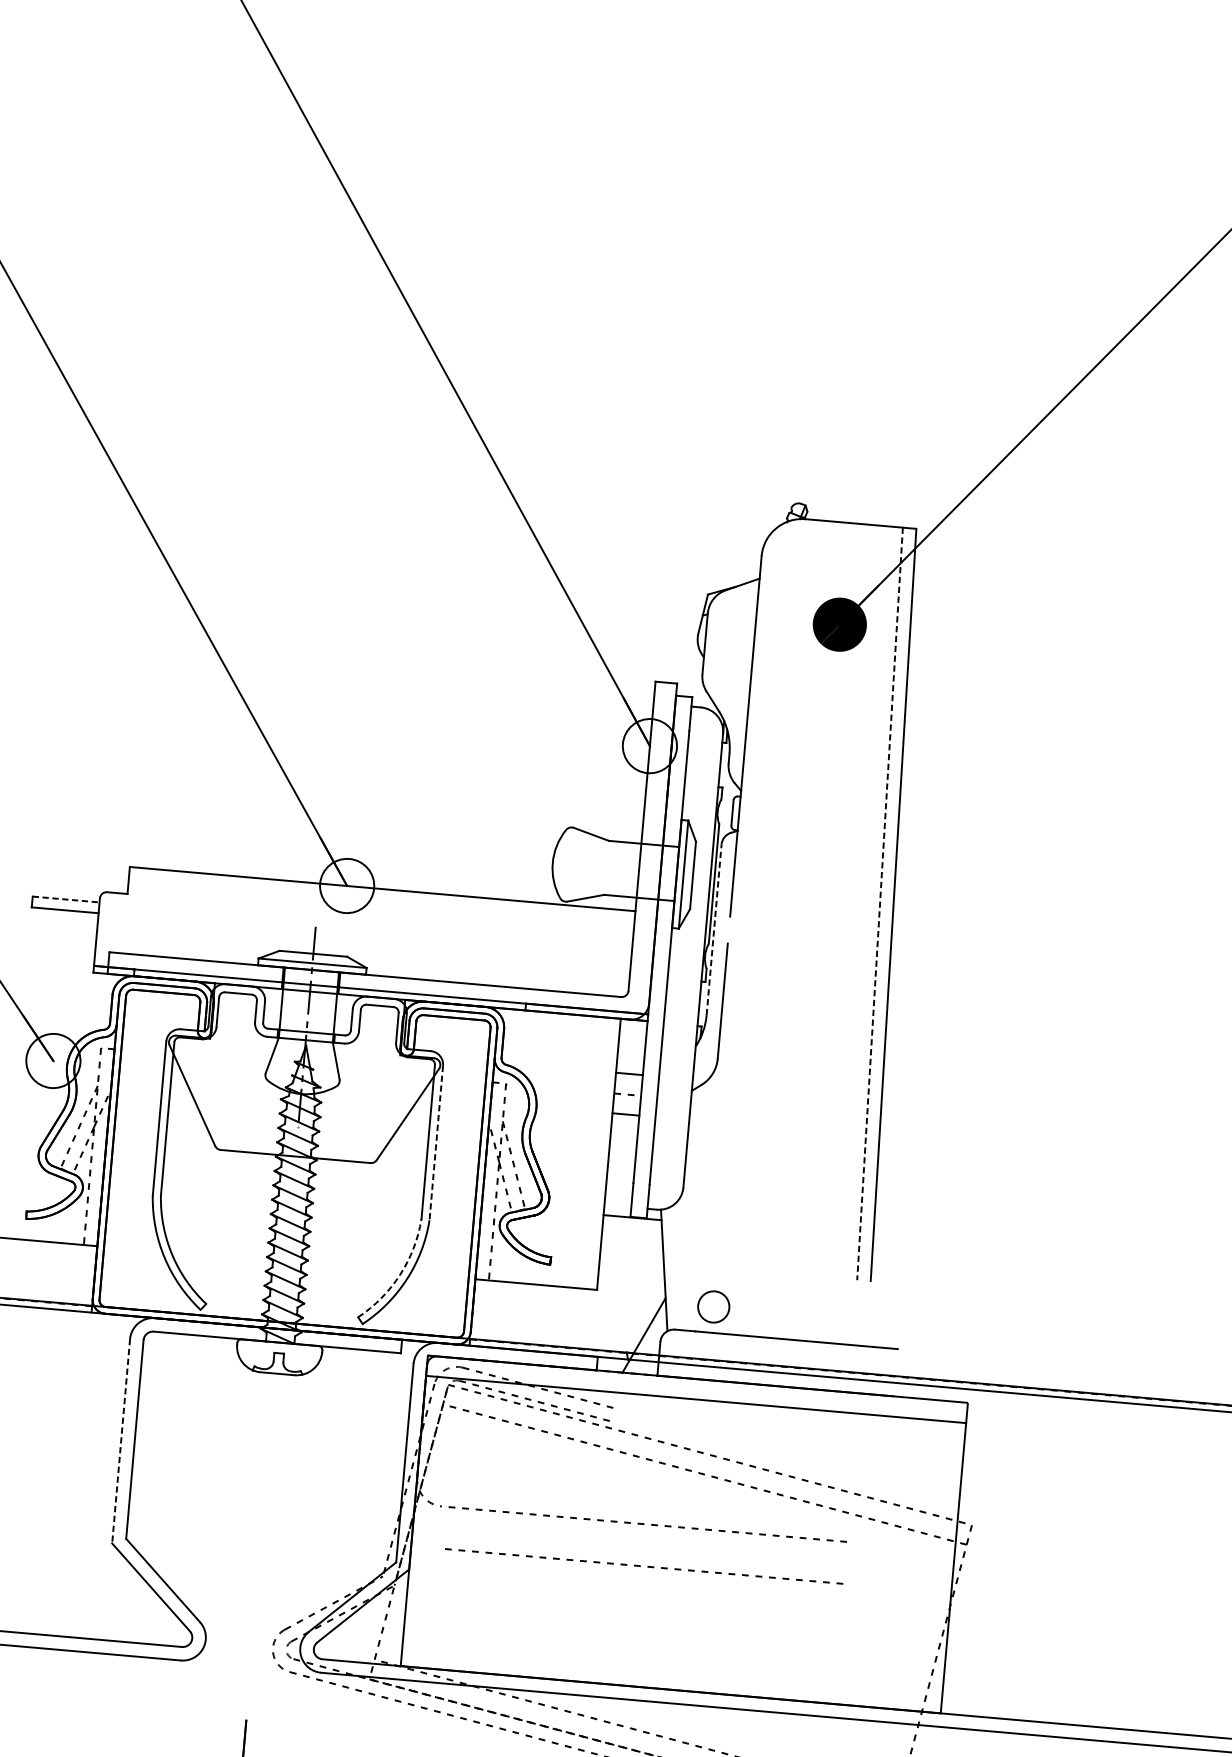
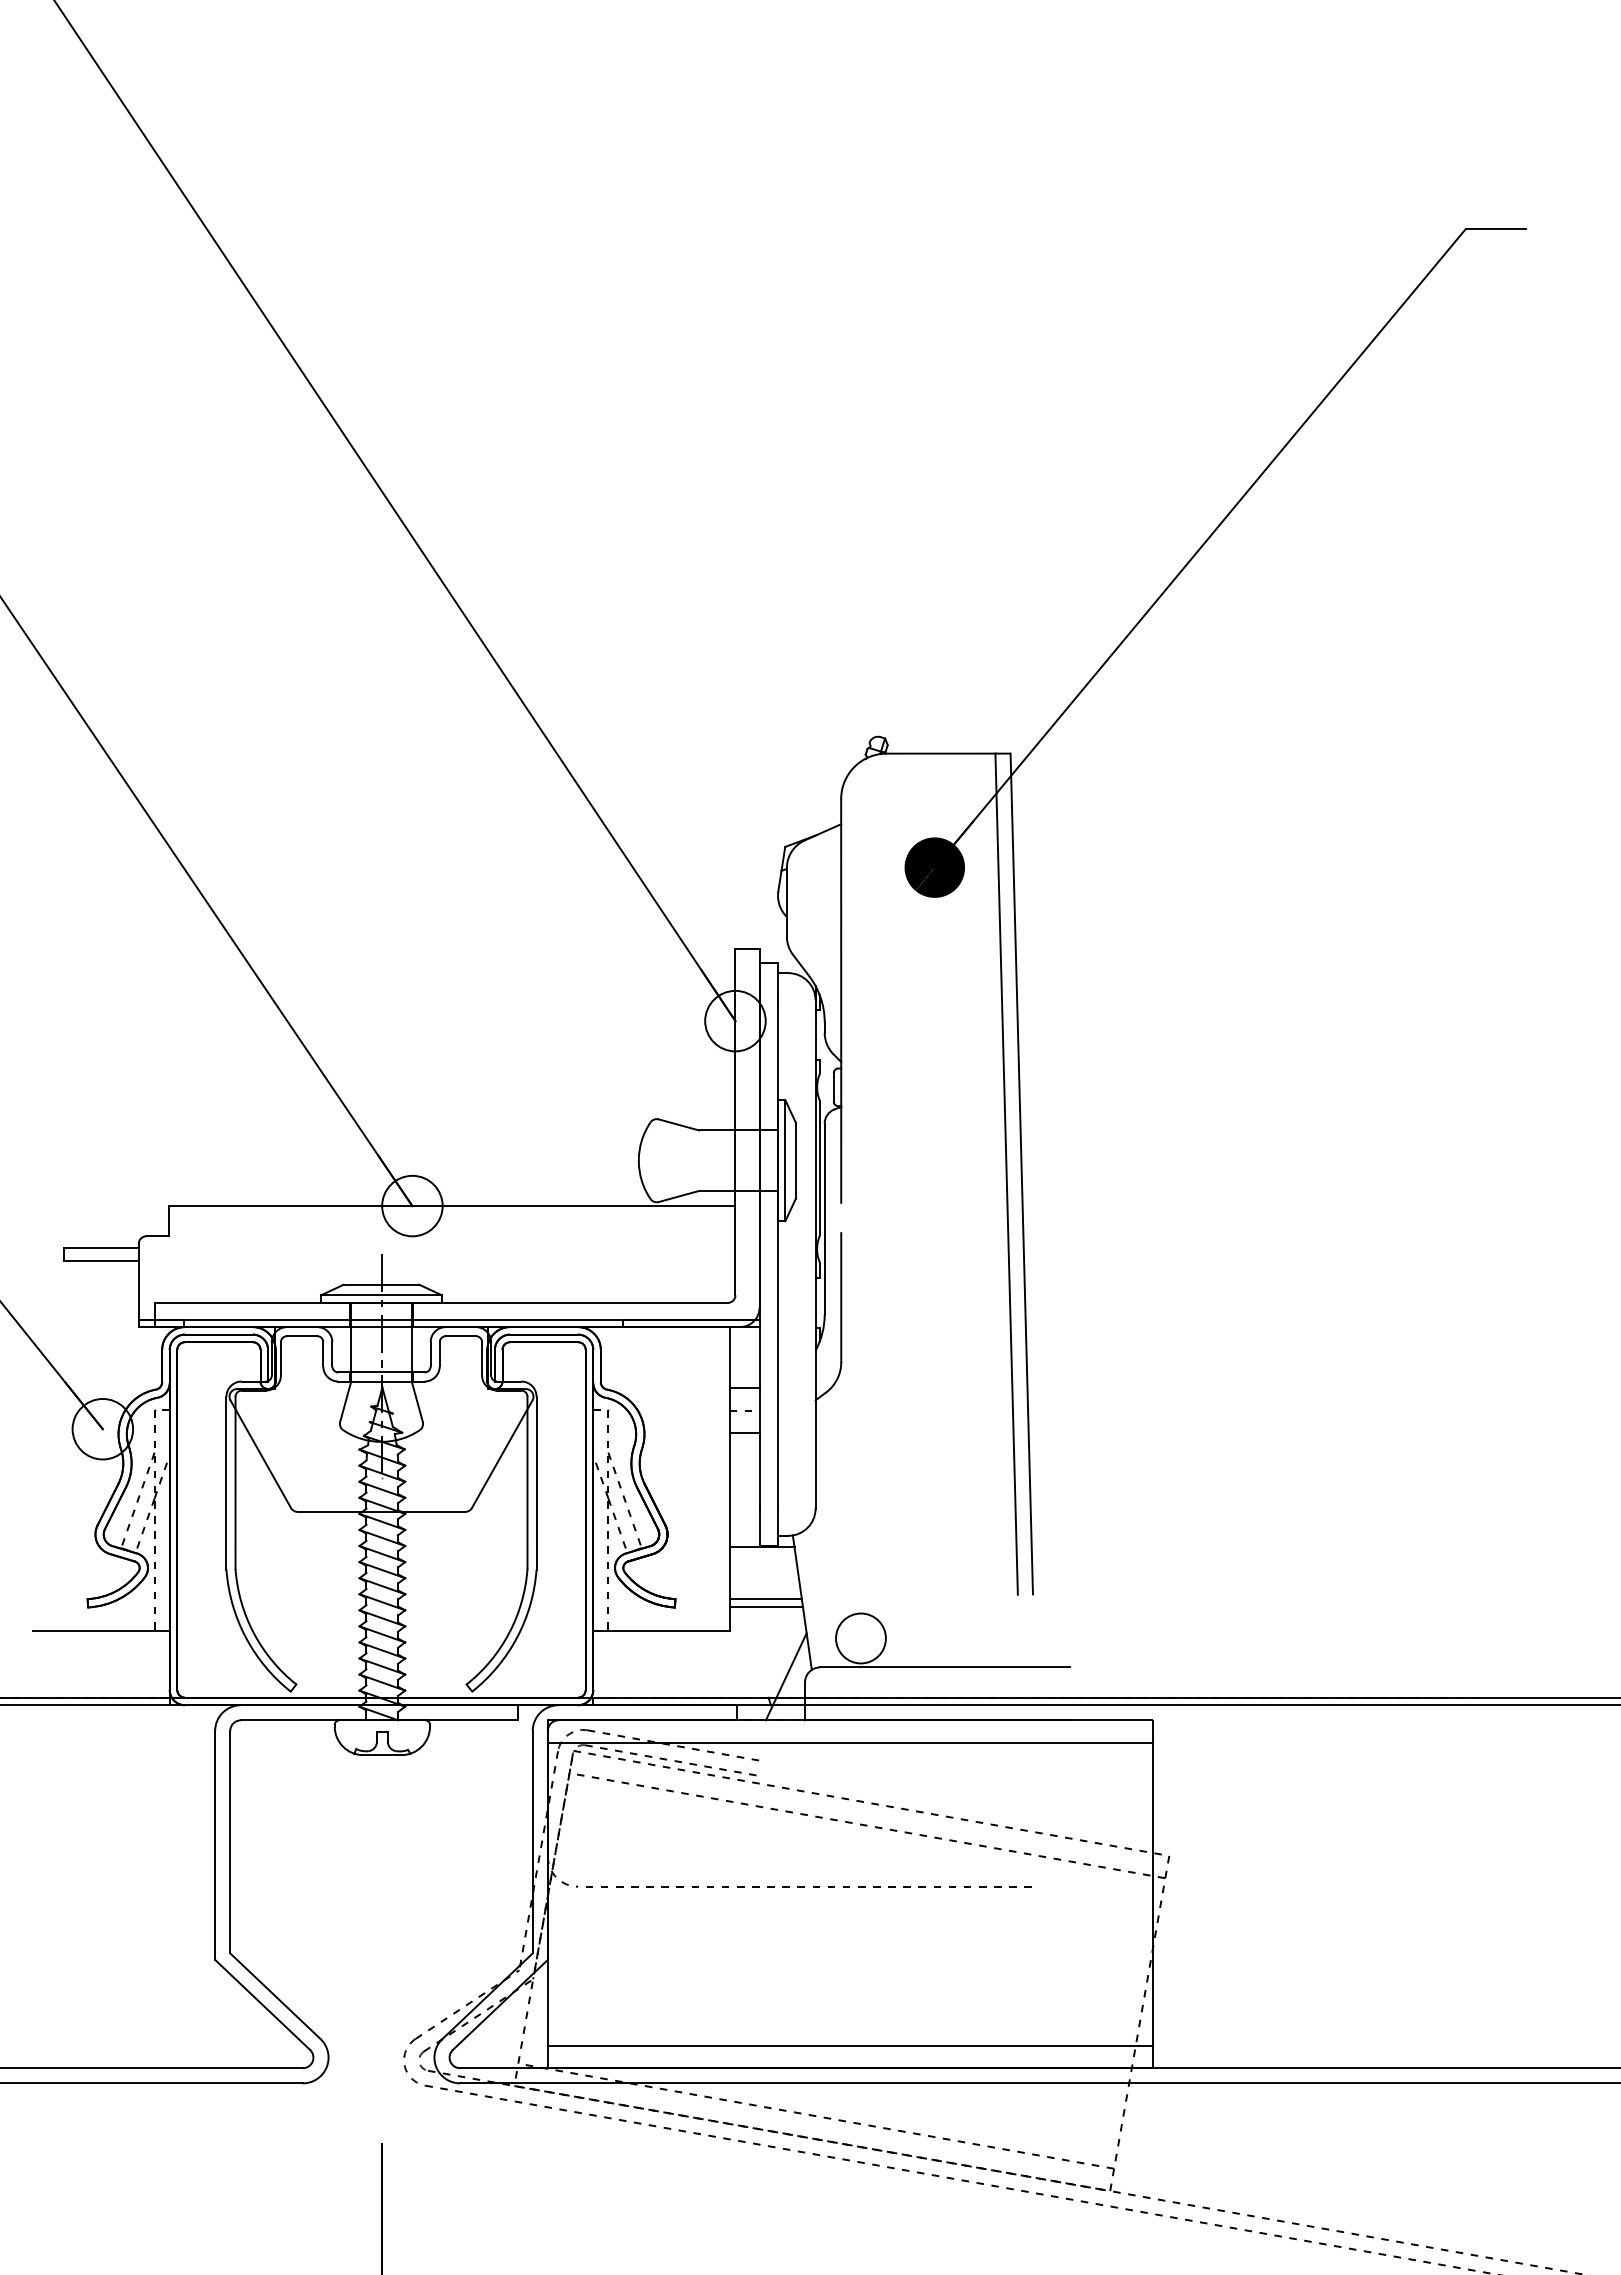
line: (66, 899) -> (101, 1248), dashed -> solid
line: (879, 904) -> (1006, 1174), dashed -> solid
line: (713, 930) -> (824, 1219), dashed -> solid
line: (436, 1143) -> (536, 1483), dashed -> solid
line: (631, 1264) -> (765, 1599), added
line: (631, 1271) -> (766, 1607), added
arc: (400, 1275) -> (509, 1633), dashed -> solid
circle: (713, 1306) -> (860, 1638), size x1.43
line: (121, 1441) -> (215, 1845), dashed -> solid
line: (640, 1565) -> (804, 1933), removed
line: (671, 1669) -> (849, 2045), added

